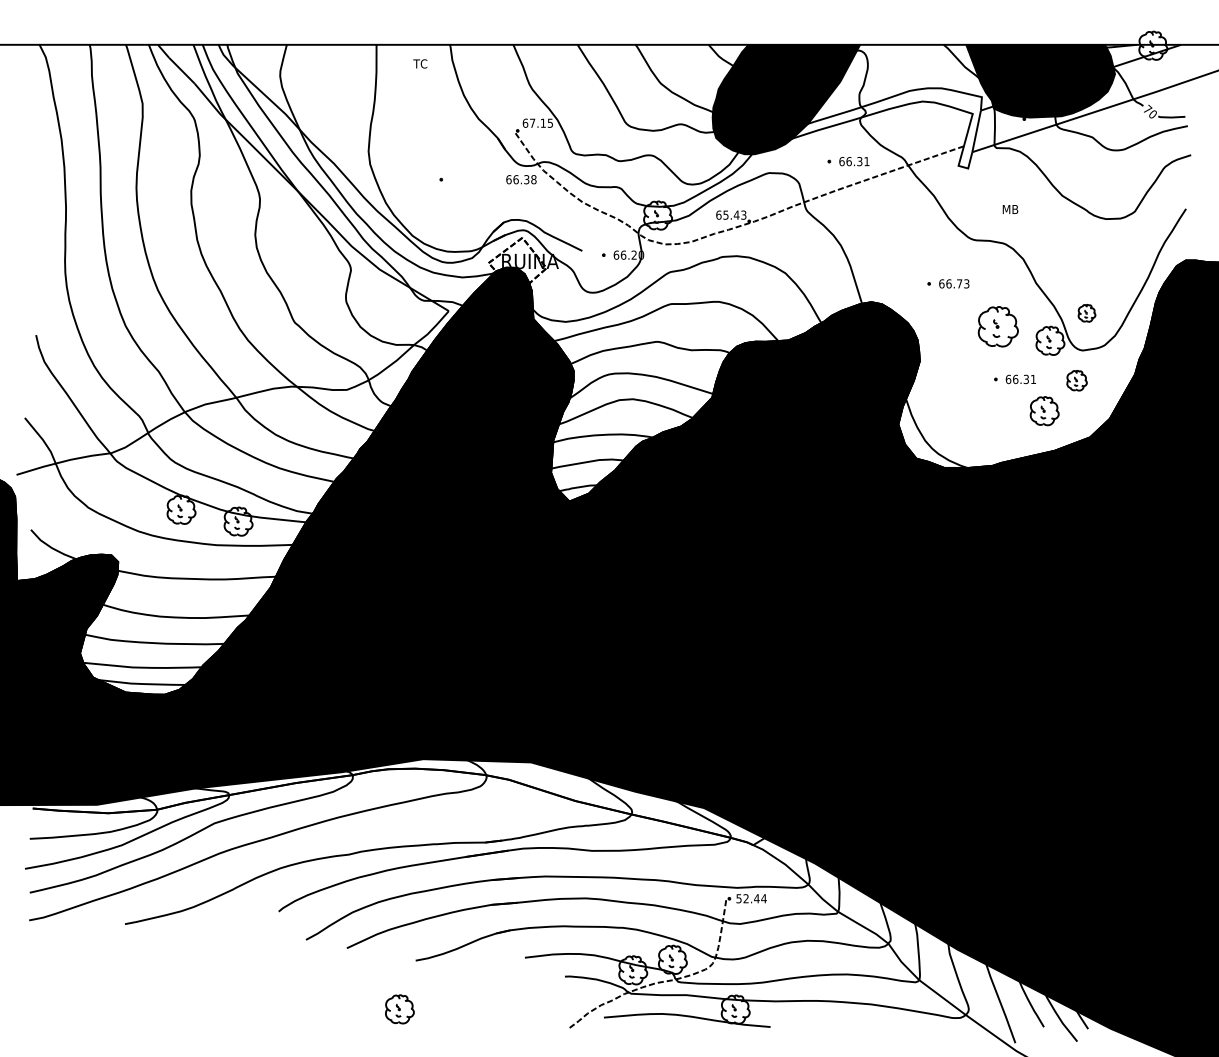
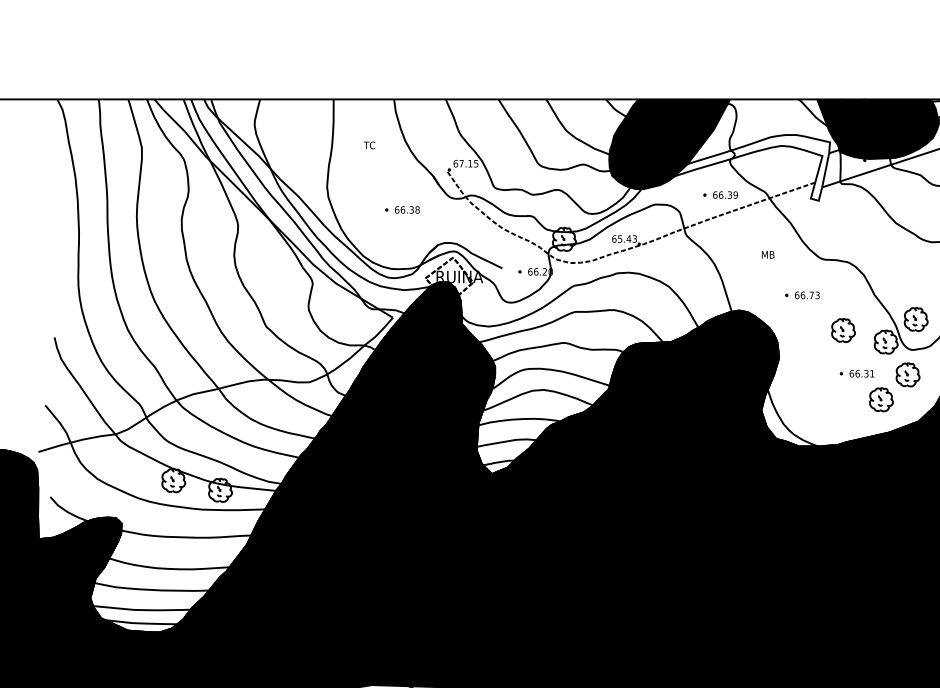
text: (420, 63) -> (369, 145), moved
text: (866, 161) -> (735, 195), 66.31 -> 66.39
text: (521, 179) -> (407, 209), moved
text: (1010, 209) -> (768, 254), moved
part: (1086, 313) -> (915, 319), size x1.67
part: (998, 326) -> (843, 330), size x0.71
part: (1076, 380) -> (907, 374), size x1.43

